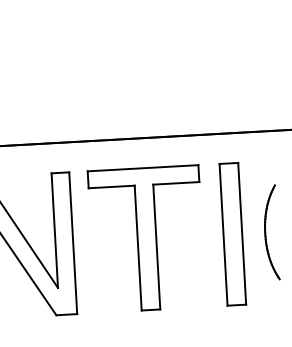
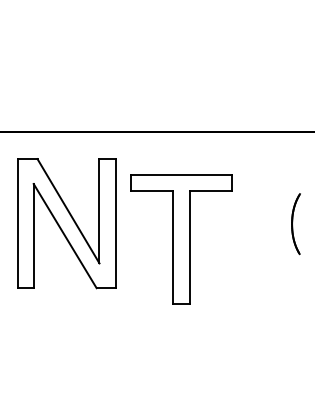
part: (270, 232) -> (295, 223), size x0.7
part: (232, 234) -> (260, 223), removed
part: (146, 238) -> (181, 239), moved

